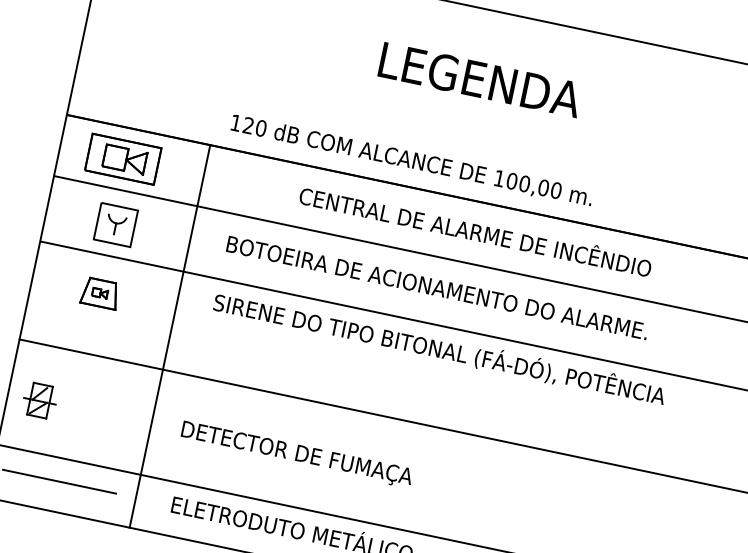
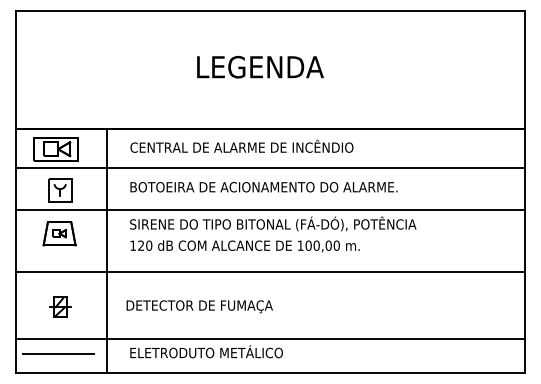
text: (480, 78) -> (260, 66), moved
text: (410, 161) -> (244, 246), moved
text: (475, 229) -> (241, 145), moved
part: (100, 292) -> (59, 233), size x1.43
part: (40, 400) -> (60, 306), moved

